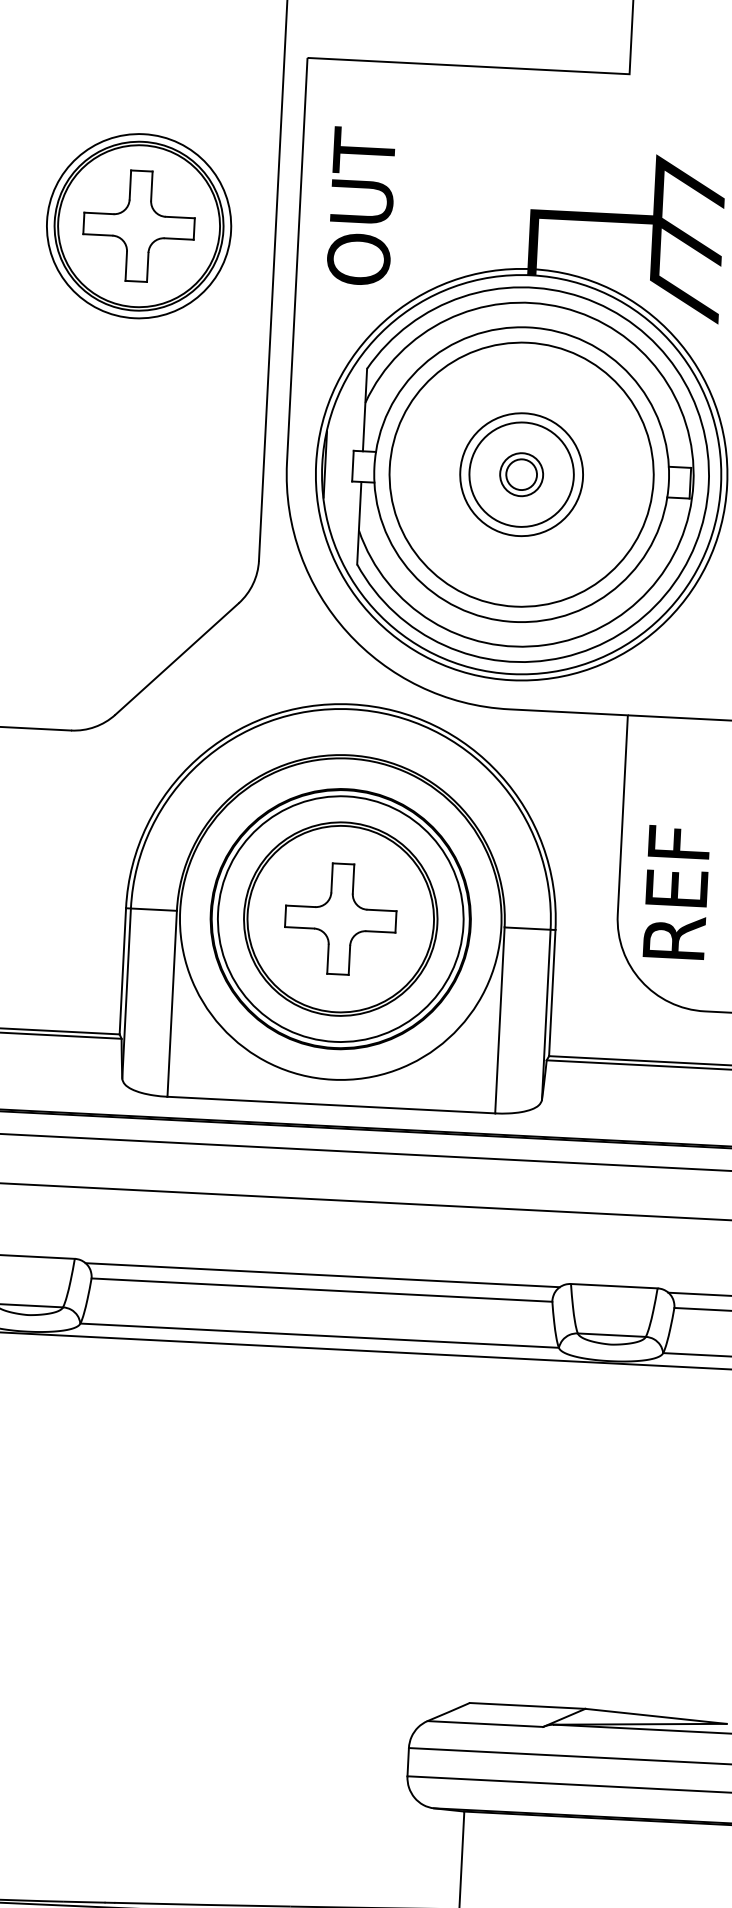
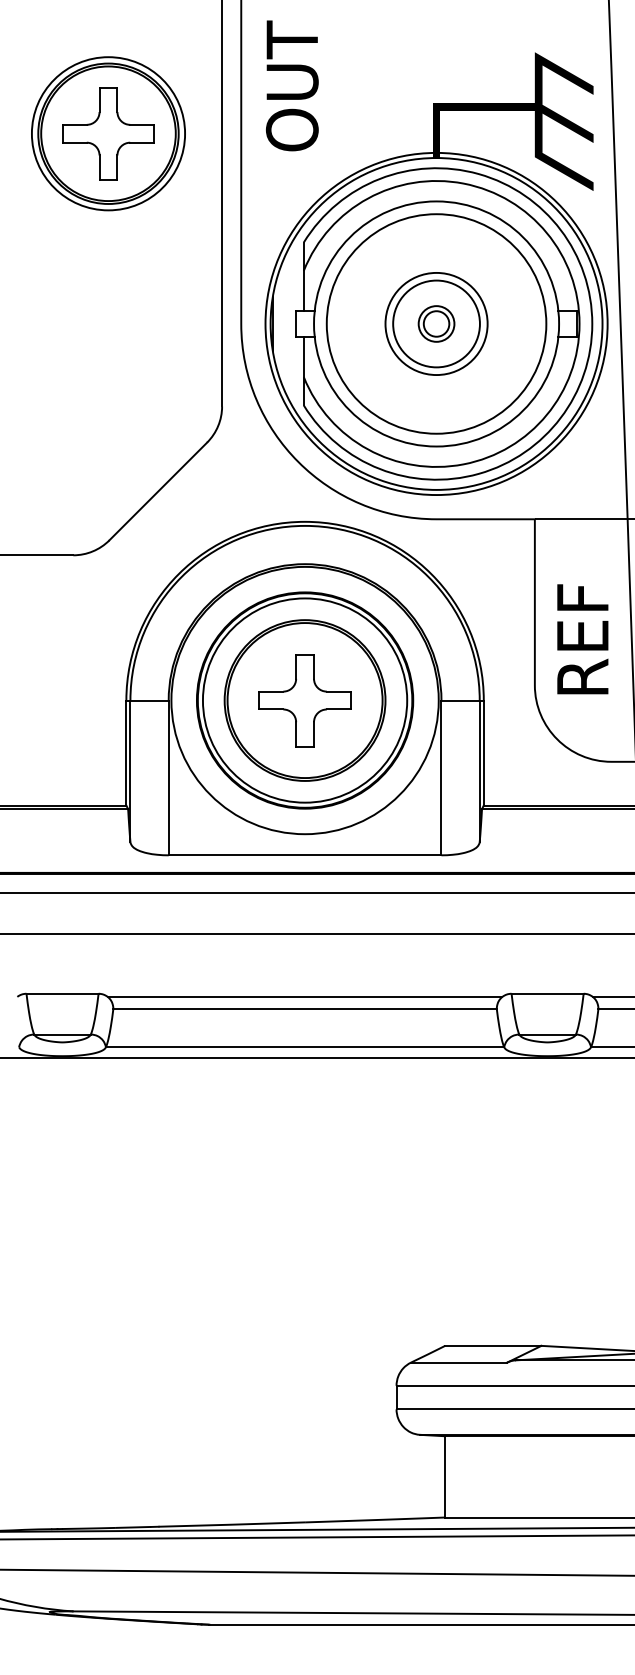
text: (361, 205) -> (292, 85), moved
text: (676, 892) -> (582, 639), moved

